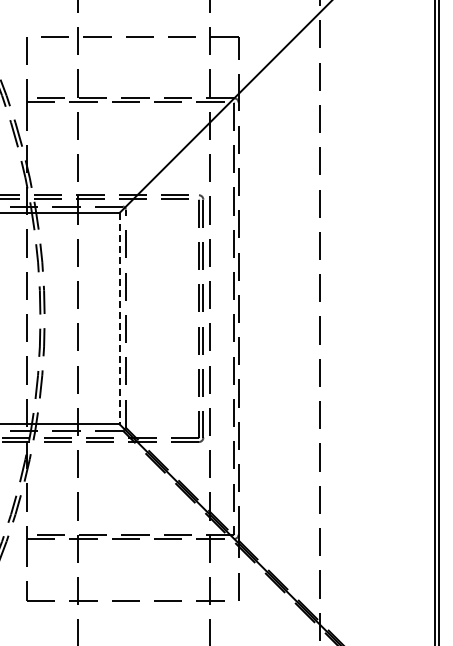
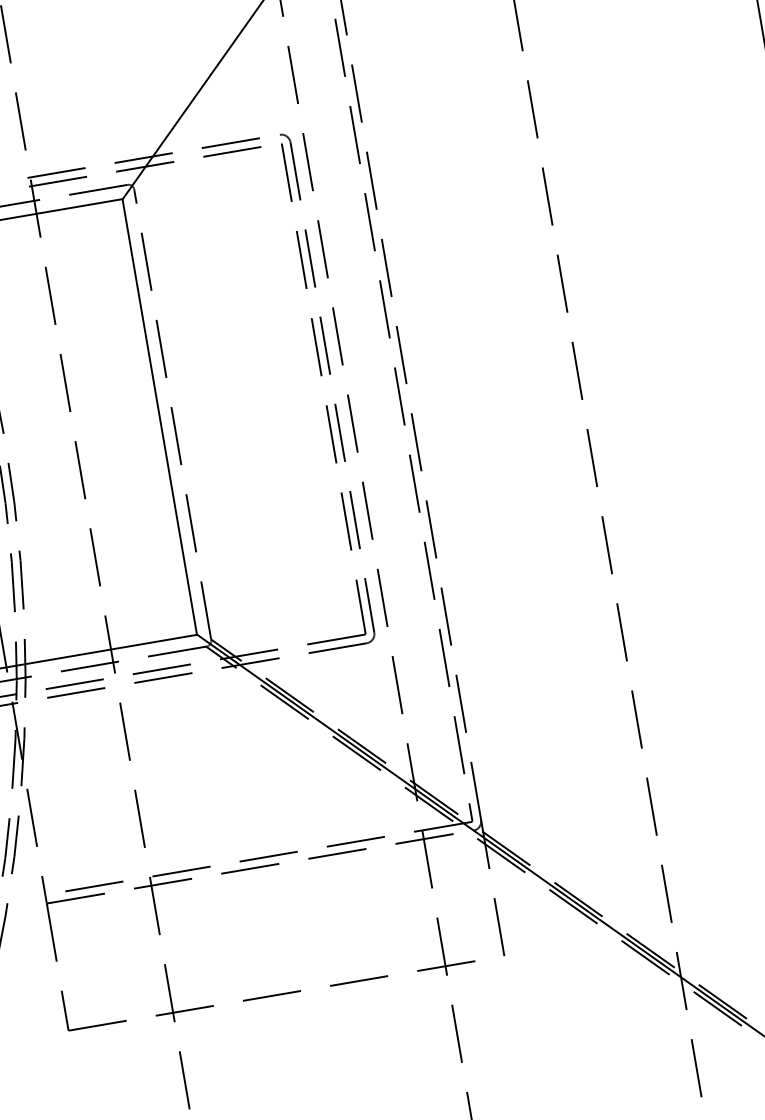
line: (119, 318) -> (159, 416), dashed -> solid

